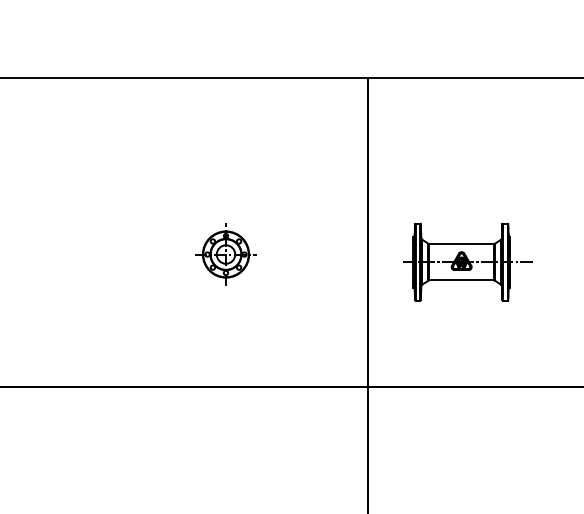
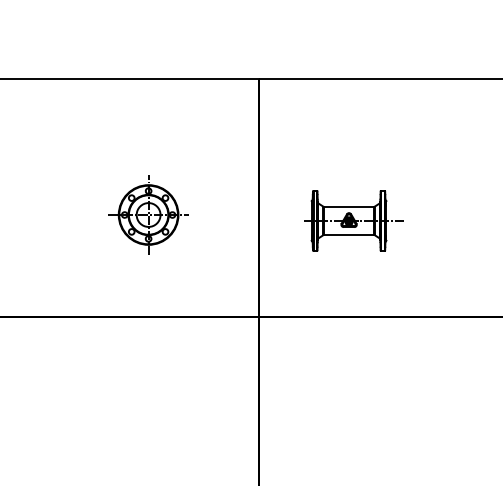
part: (225, 253) -> (148, 214), size x1.67
part: (467, 261) -> (353, 220), moved

